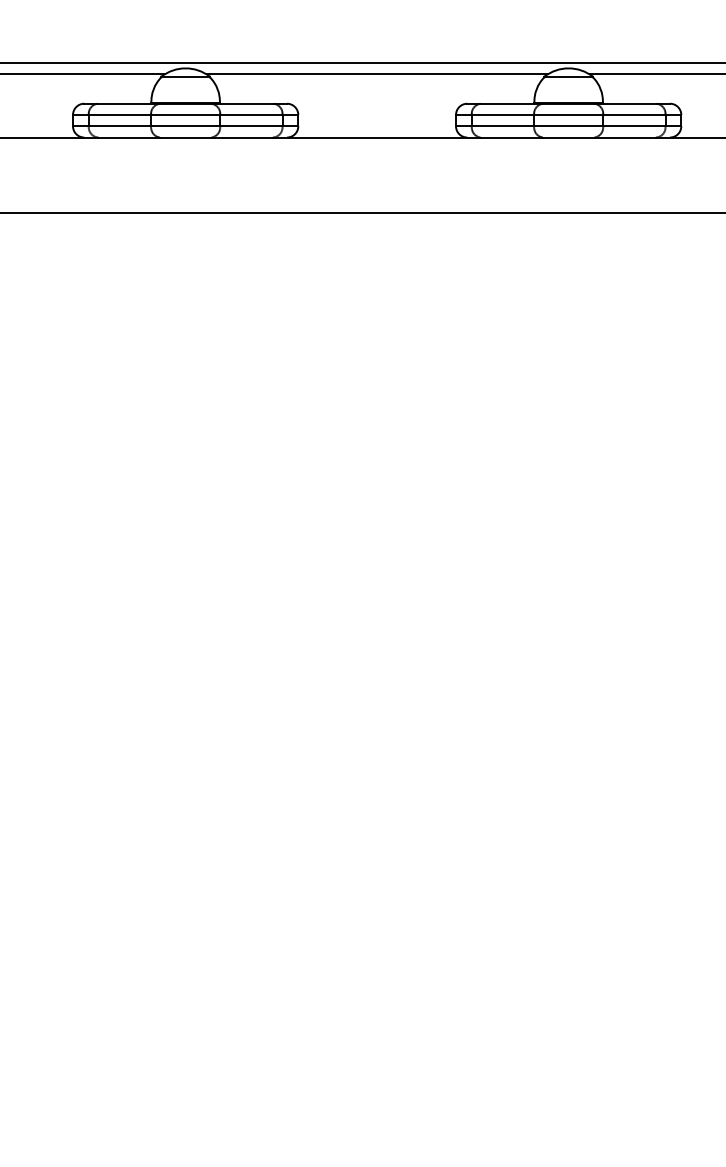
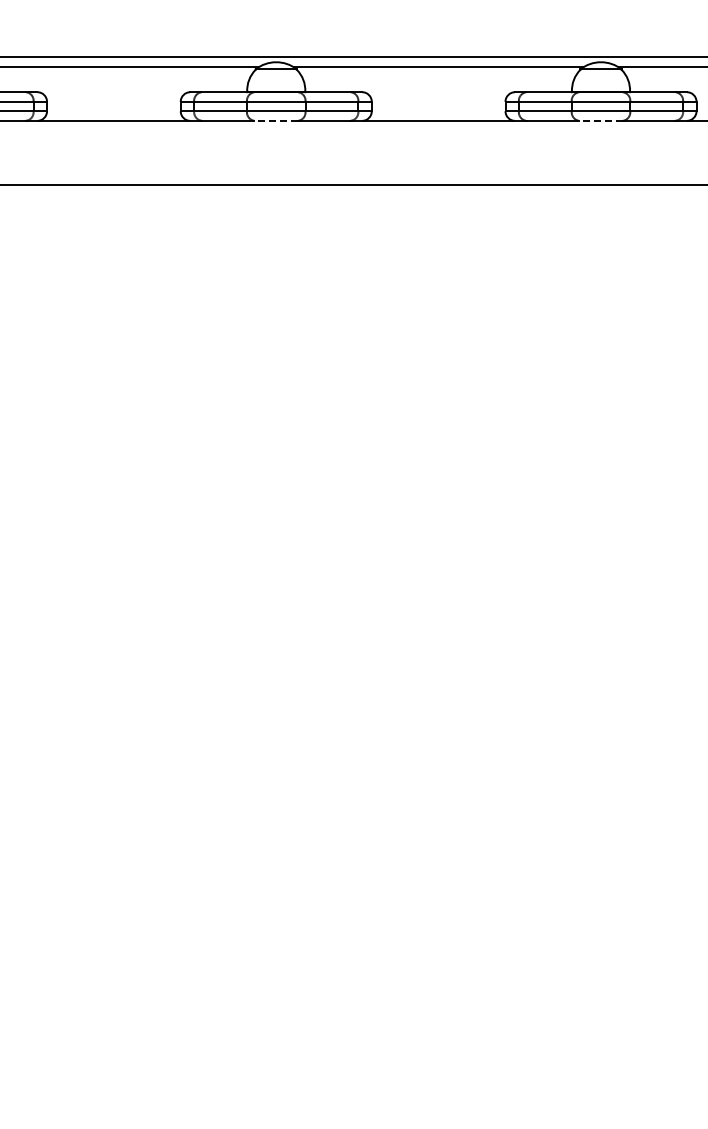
line: (185, 137) -> (276, 120), solid -> dashed
line: (569, 137) -> (601, 120), solid -> dashed

